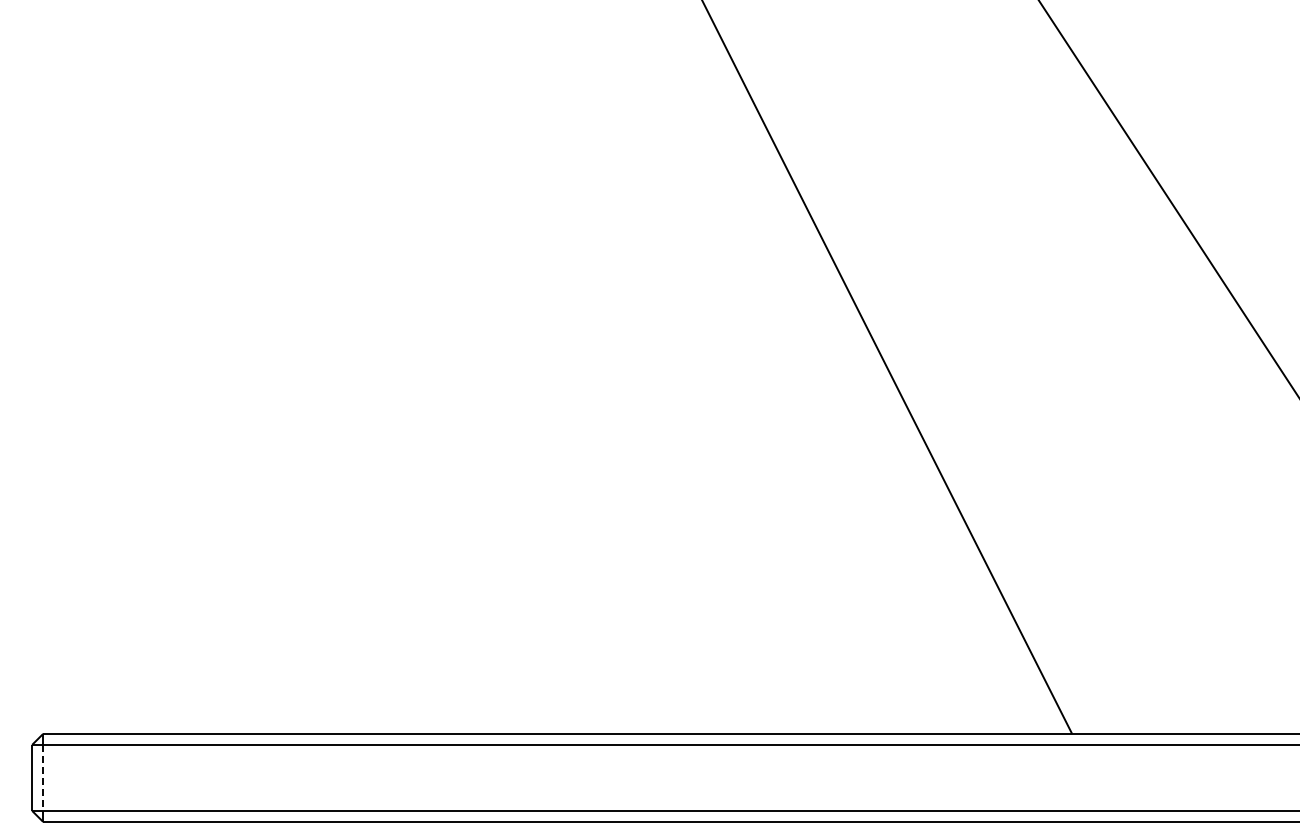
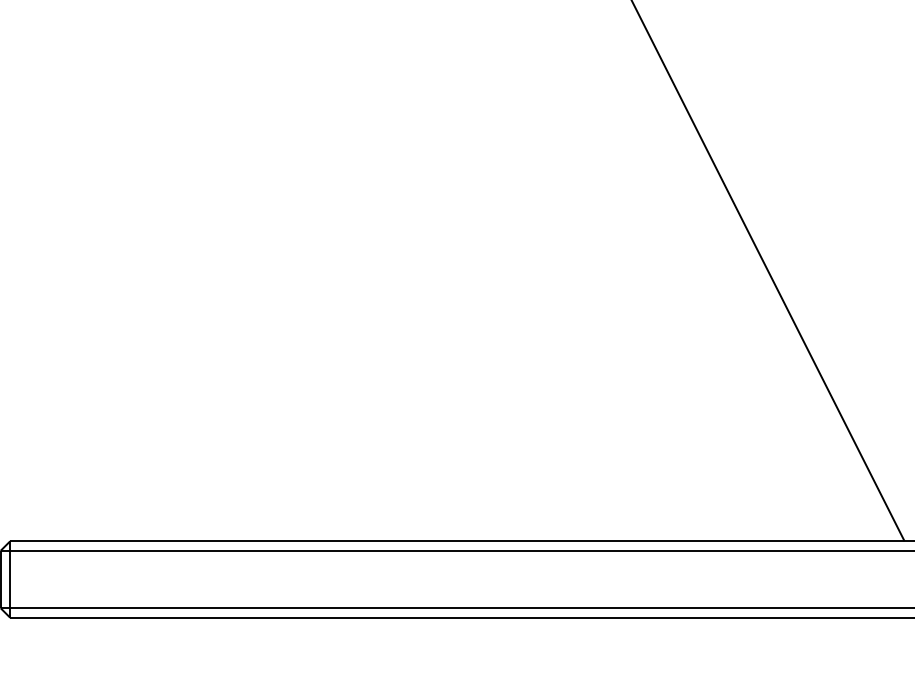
line: (43, 777) -> (10, 579), dashed -> solid

